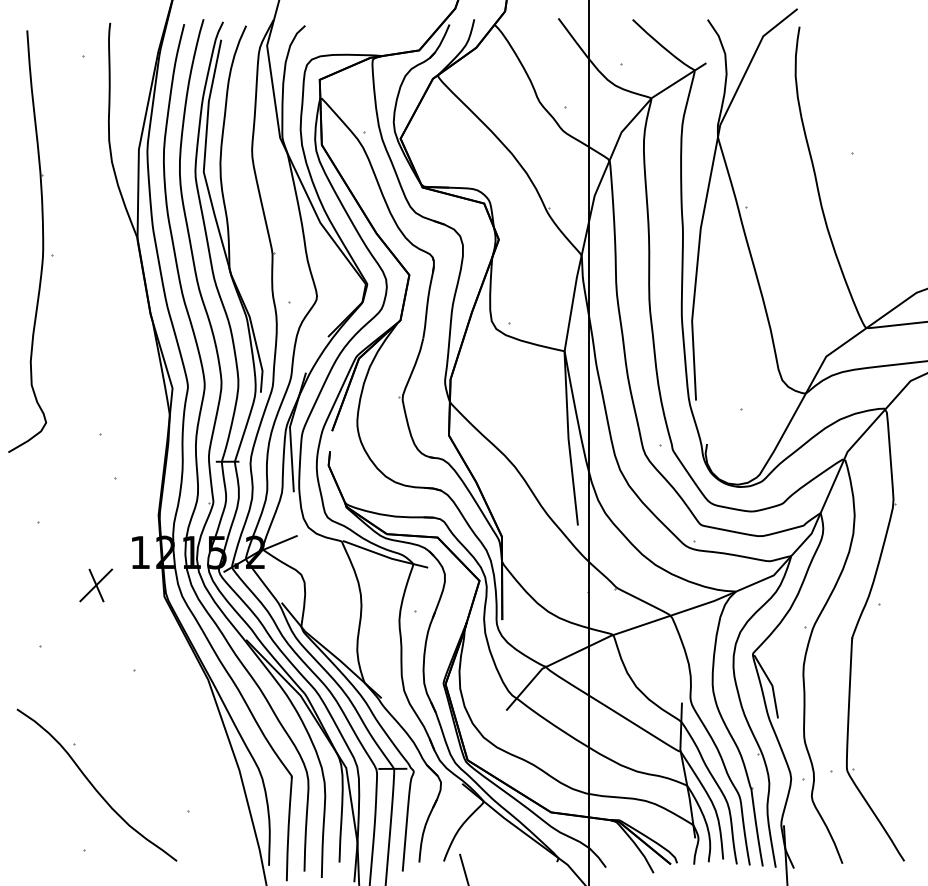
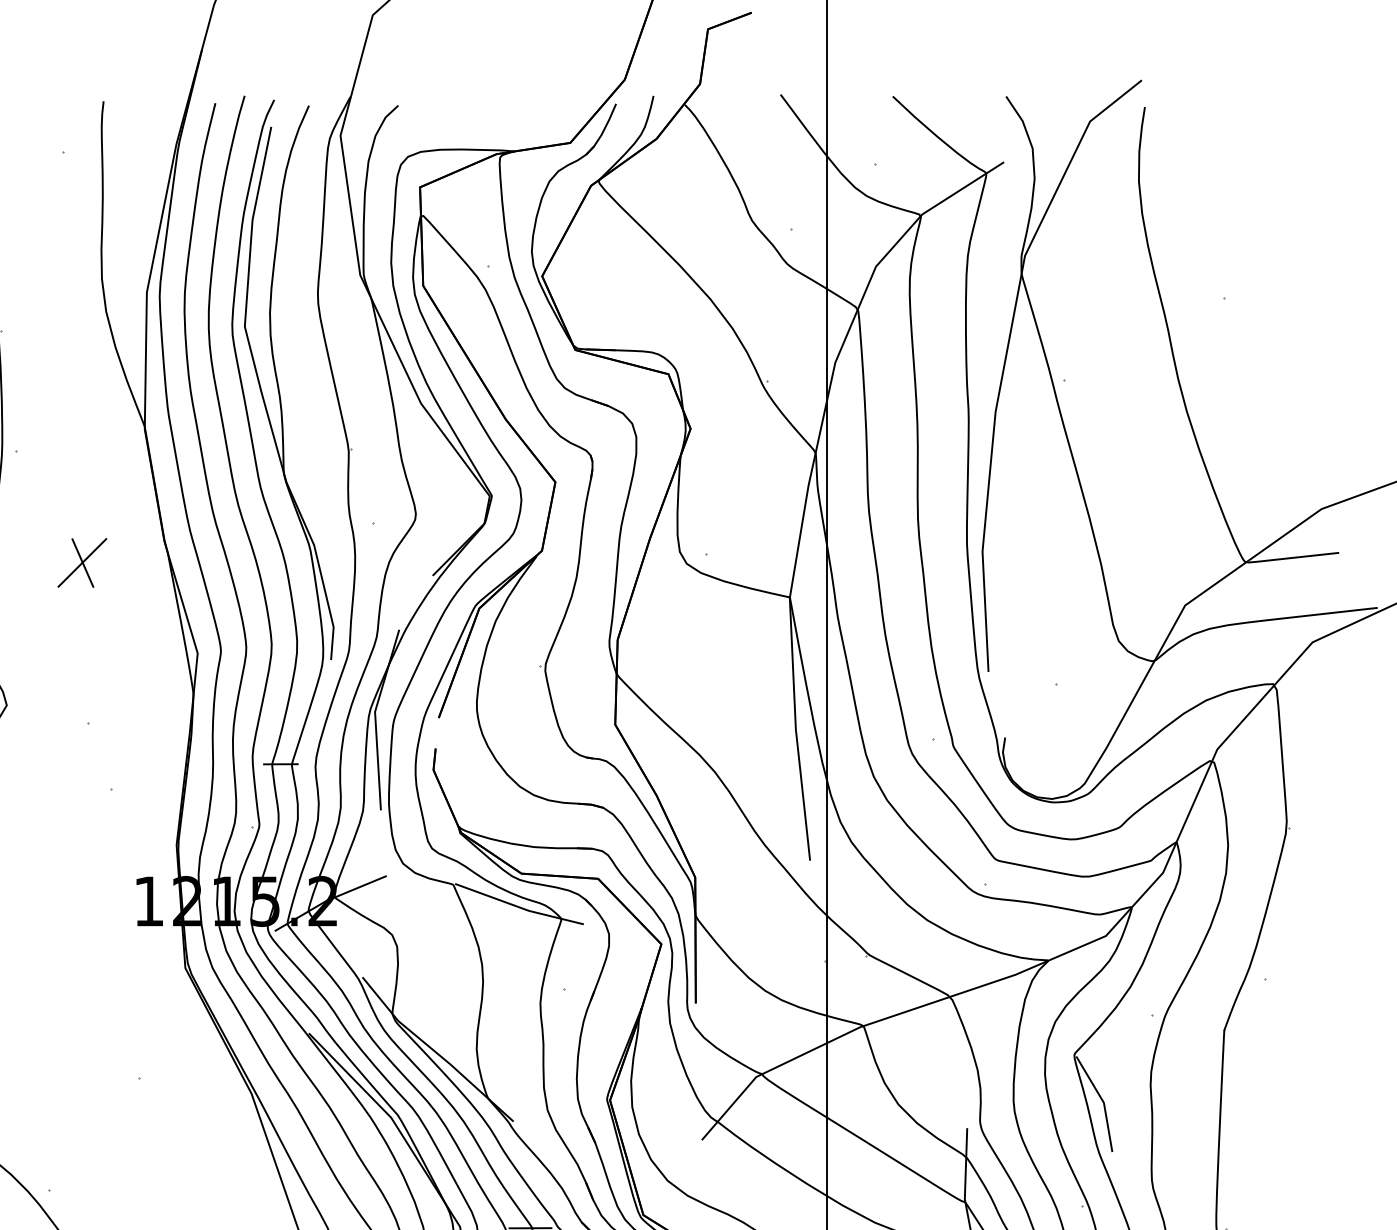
part: (96, 585) -> (82, 562), moved

